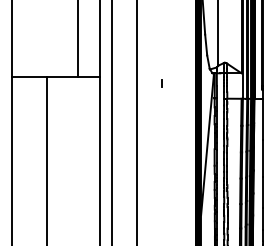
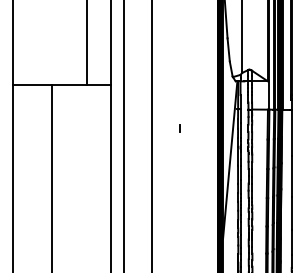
line: (161, 83) -> (179, 128), moved

